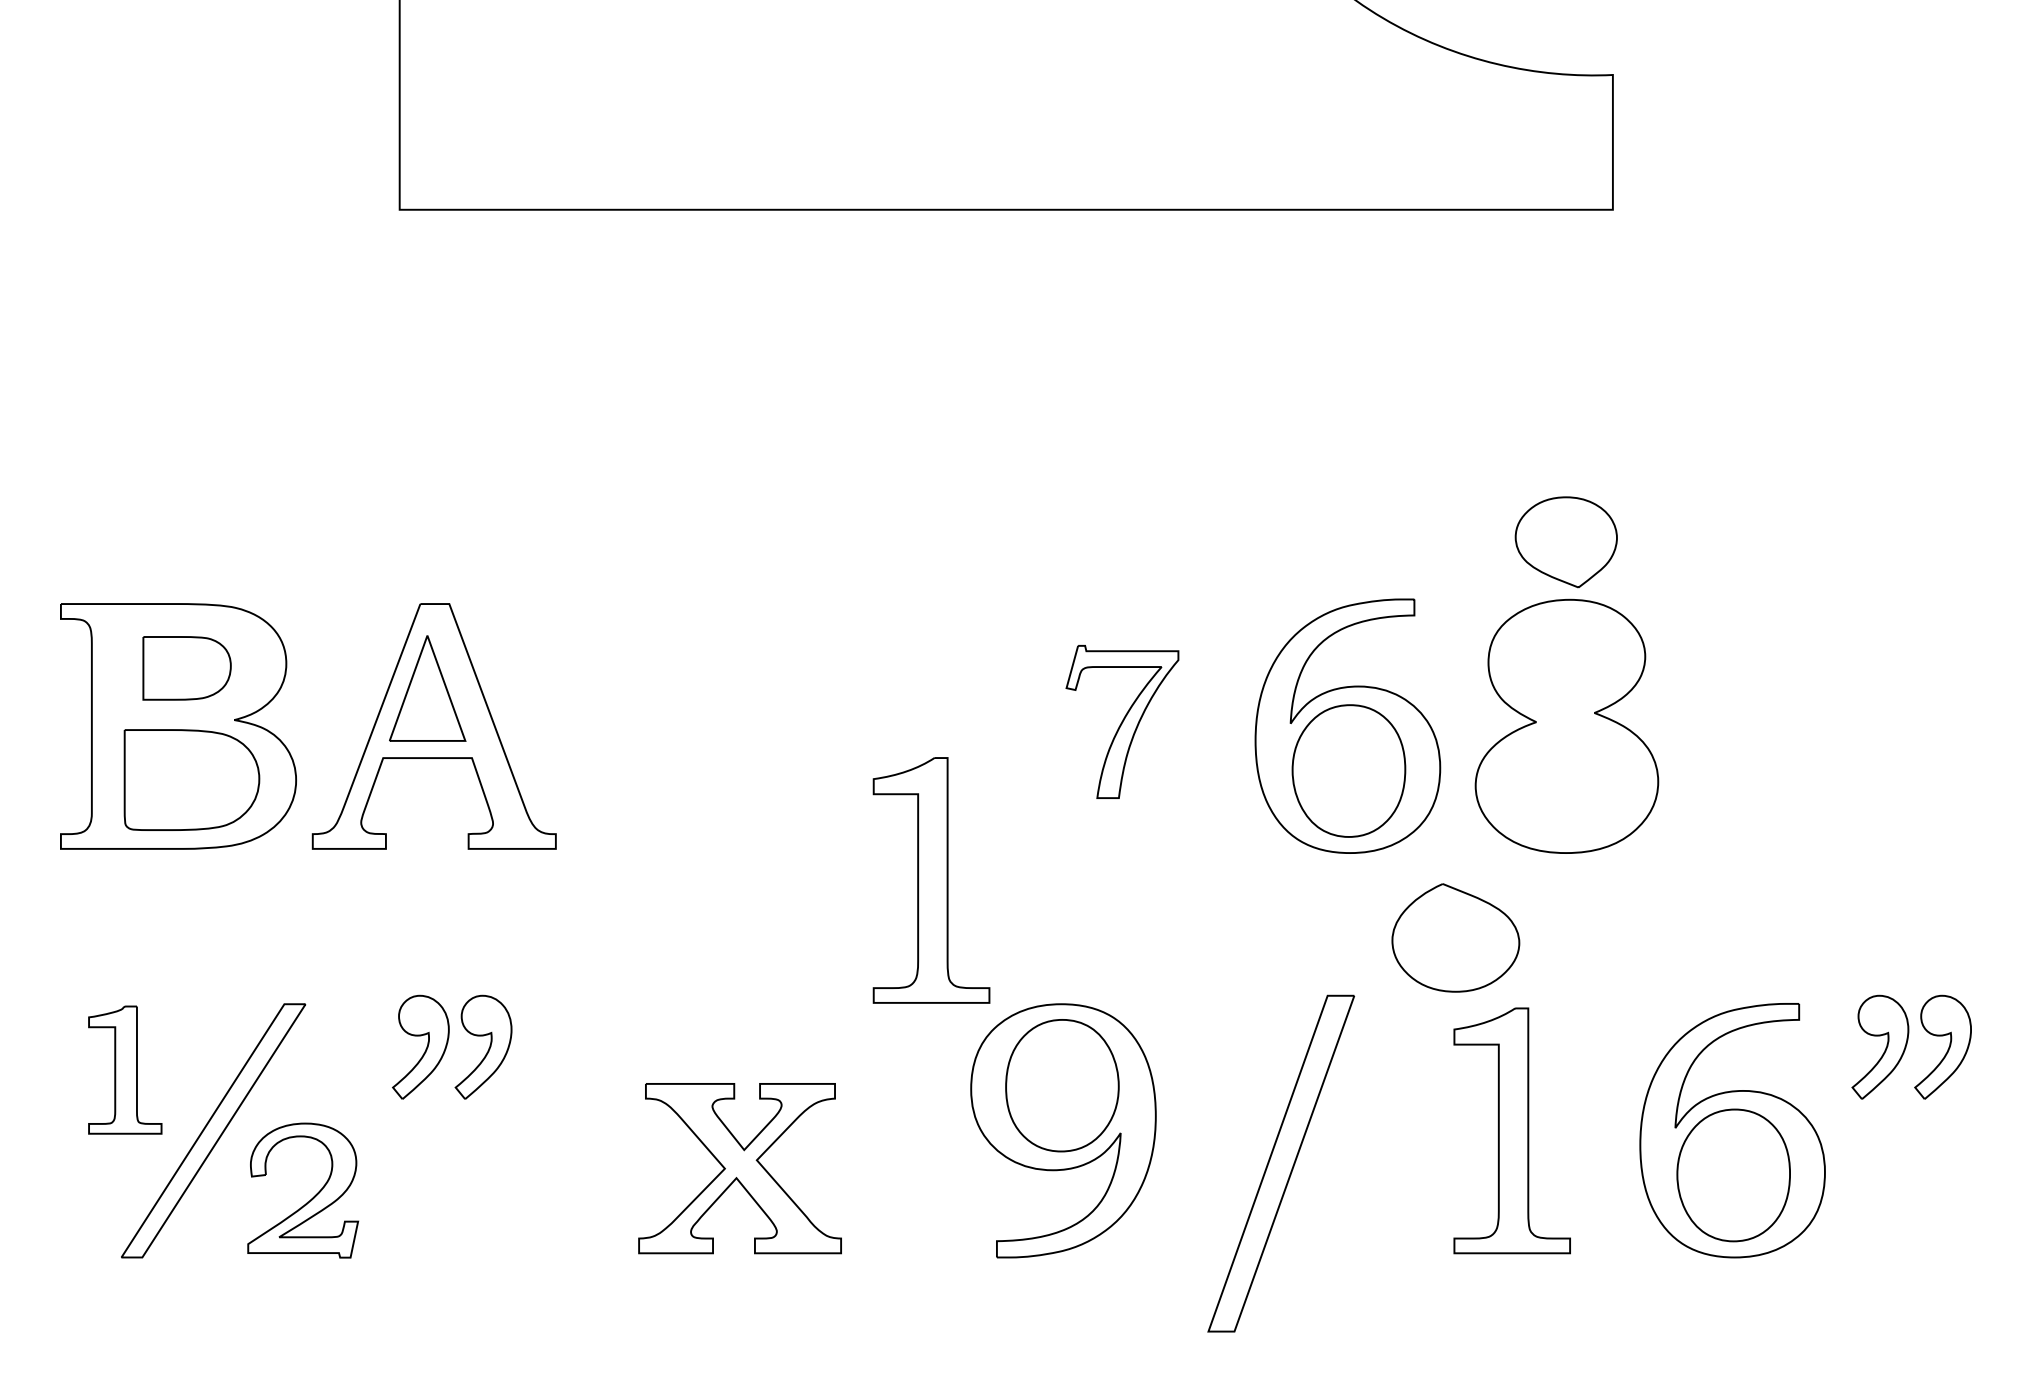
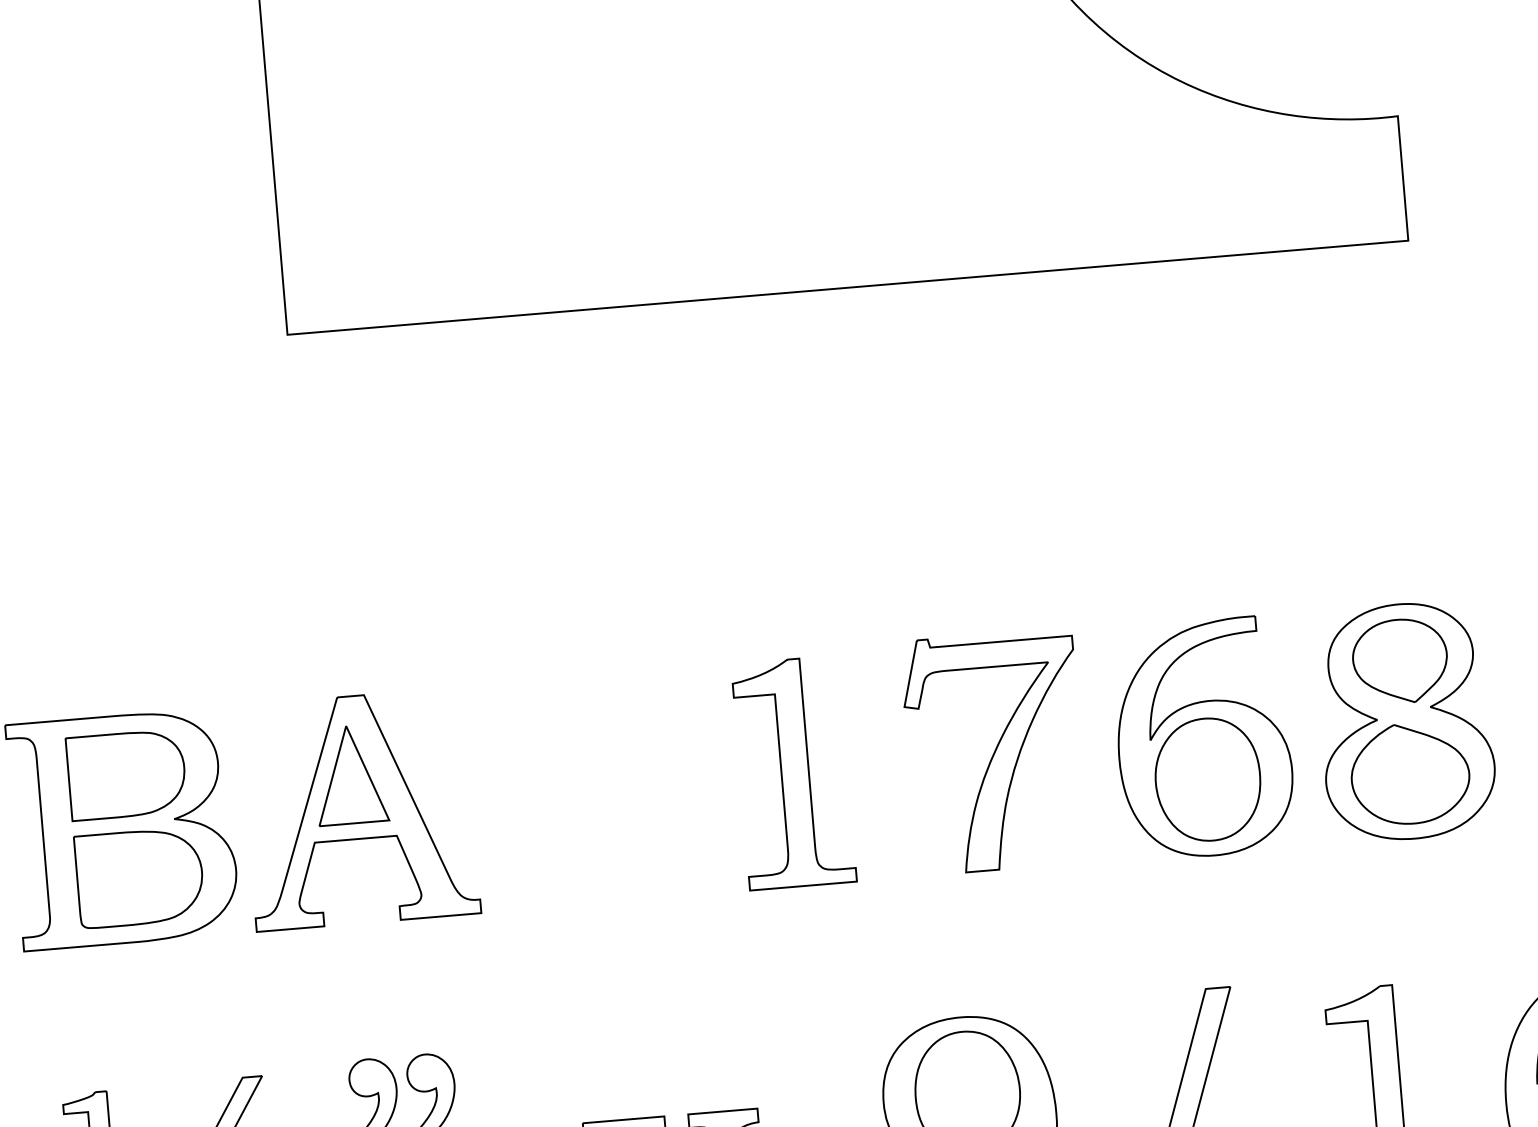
part: (1565, 542) -> (1399, 661), moved
part: (186, 668) -> (126, 775), size x1.43
part: (1122, 721) -> (994, 751), size x1.67
part: (931, 880) -> (793, 773), moved
part: (1455, 937) -> (1409, 773), moved

